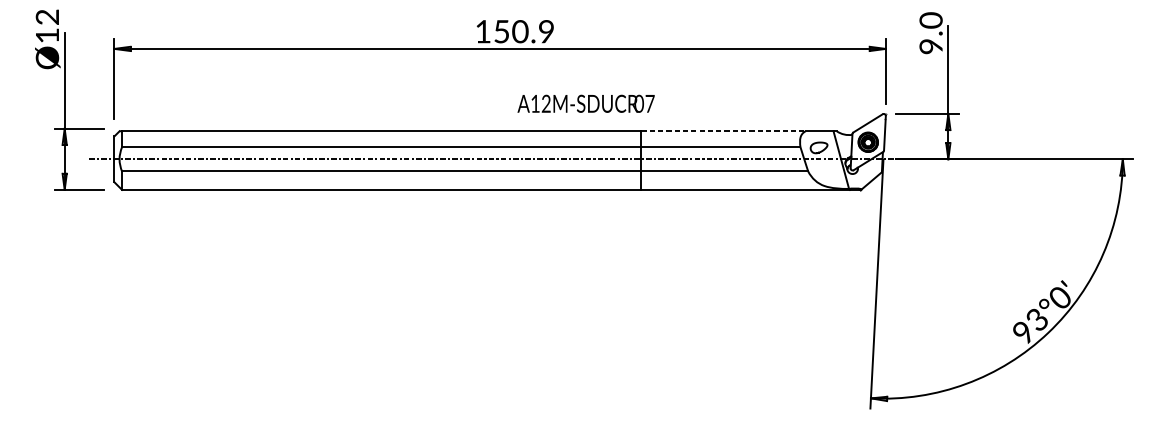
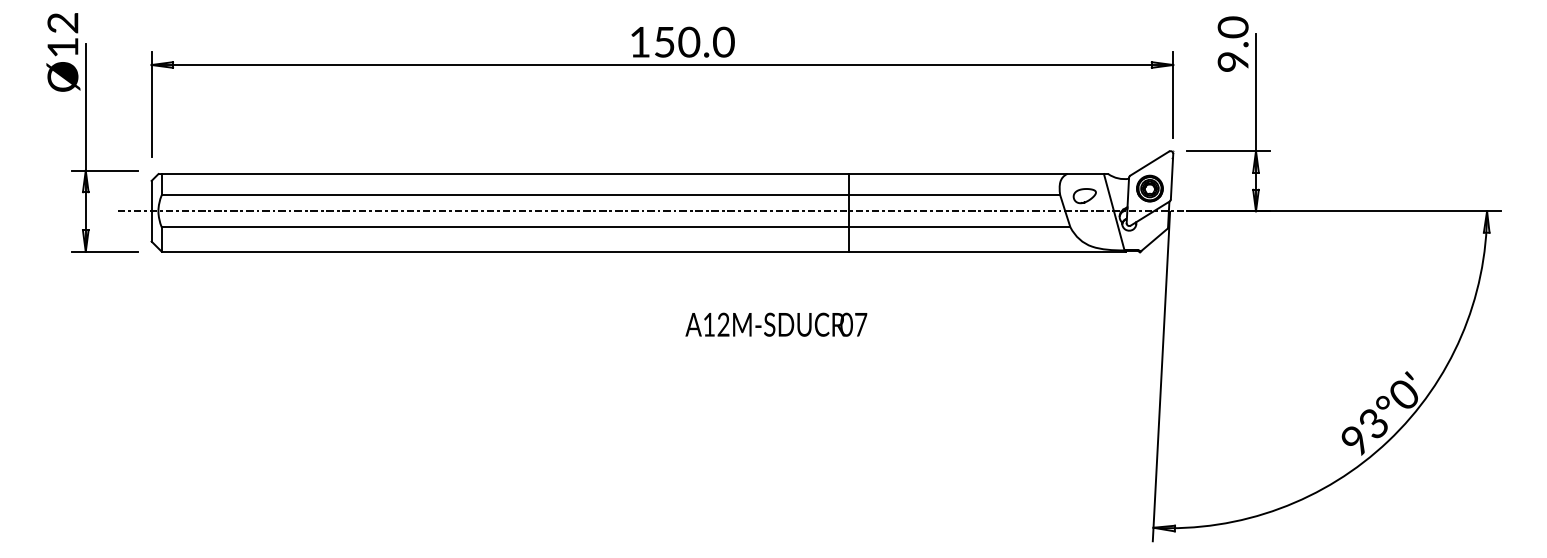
text: (546, 31) -> (723, 42), 150.9 -> 150.0
text: (586, 103) -> (776, 324), moved
line: (723, 131) -> (958, 174), dashed -> solid

